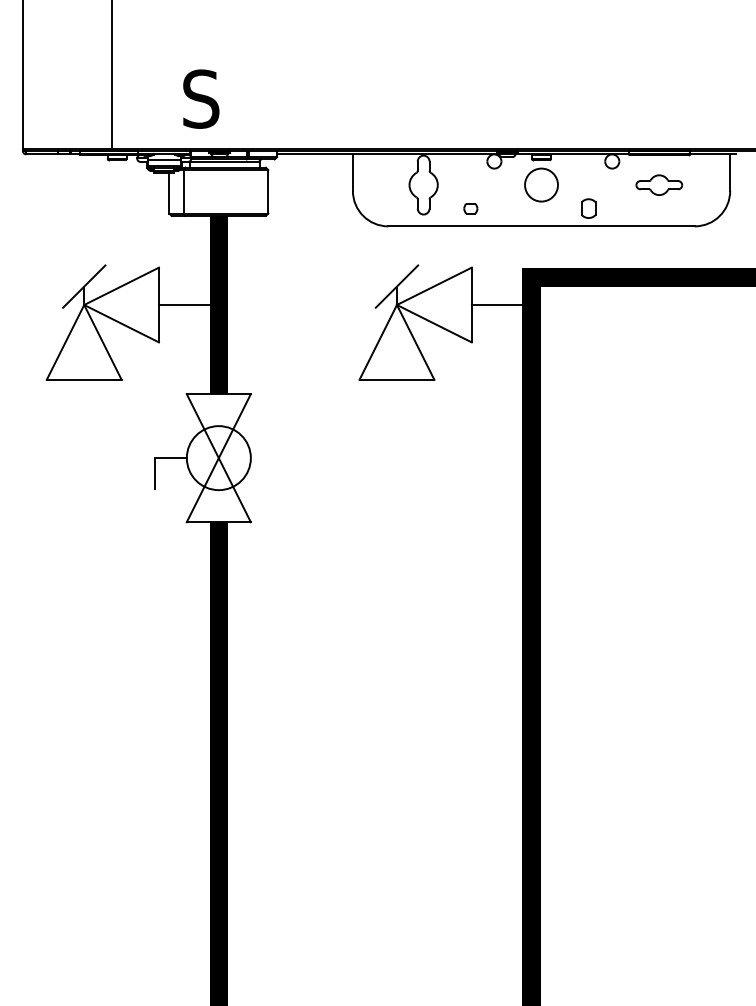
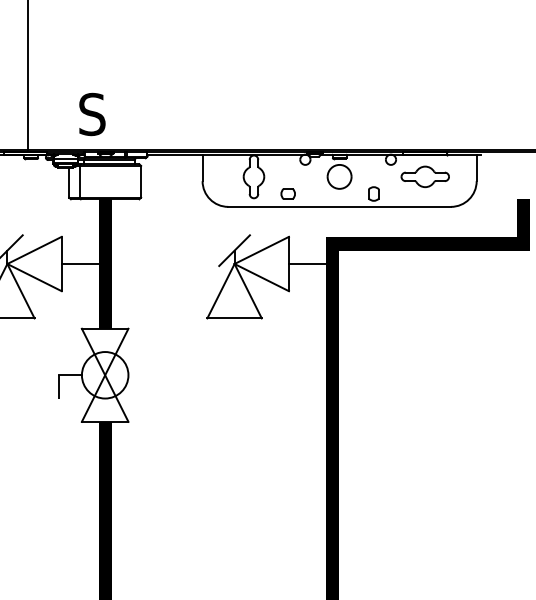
part: (658, 185) -> (424, 177), size x1.43
part: (470, 208) -> (288, 193), size x1.43

